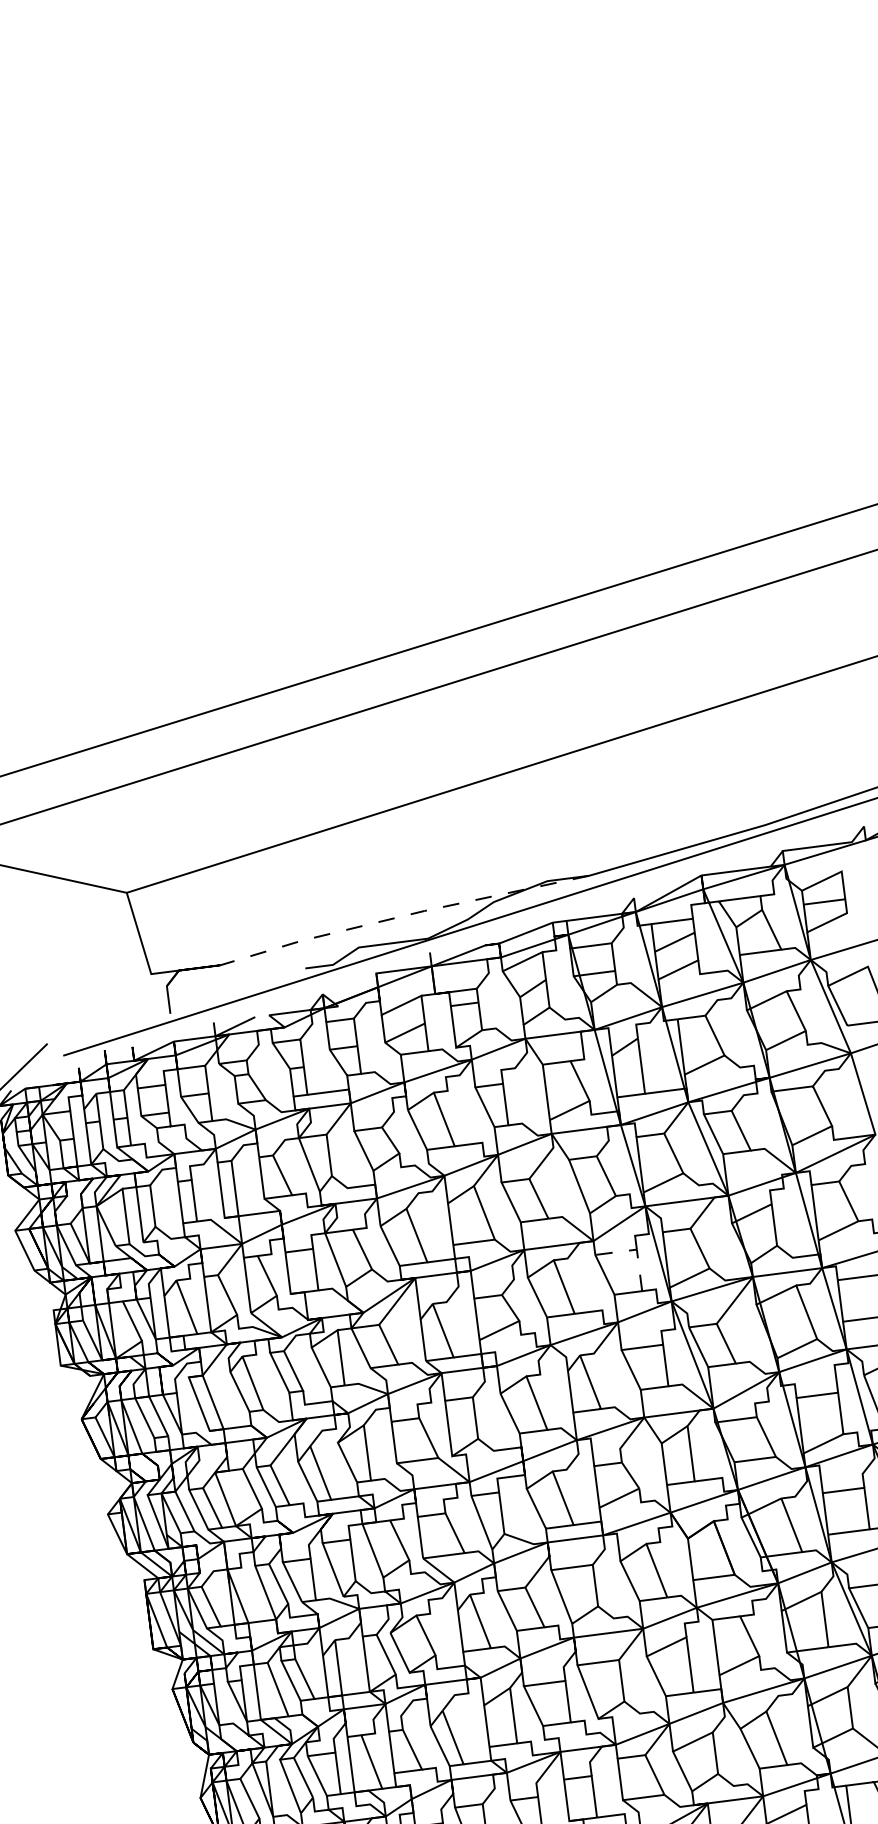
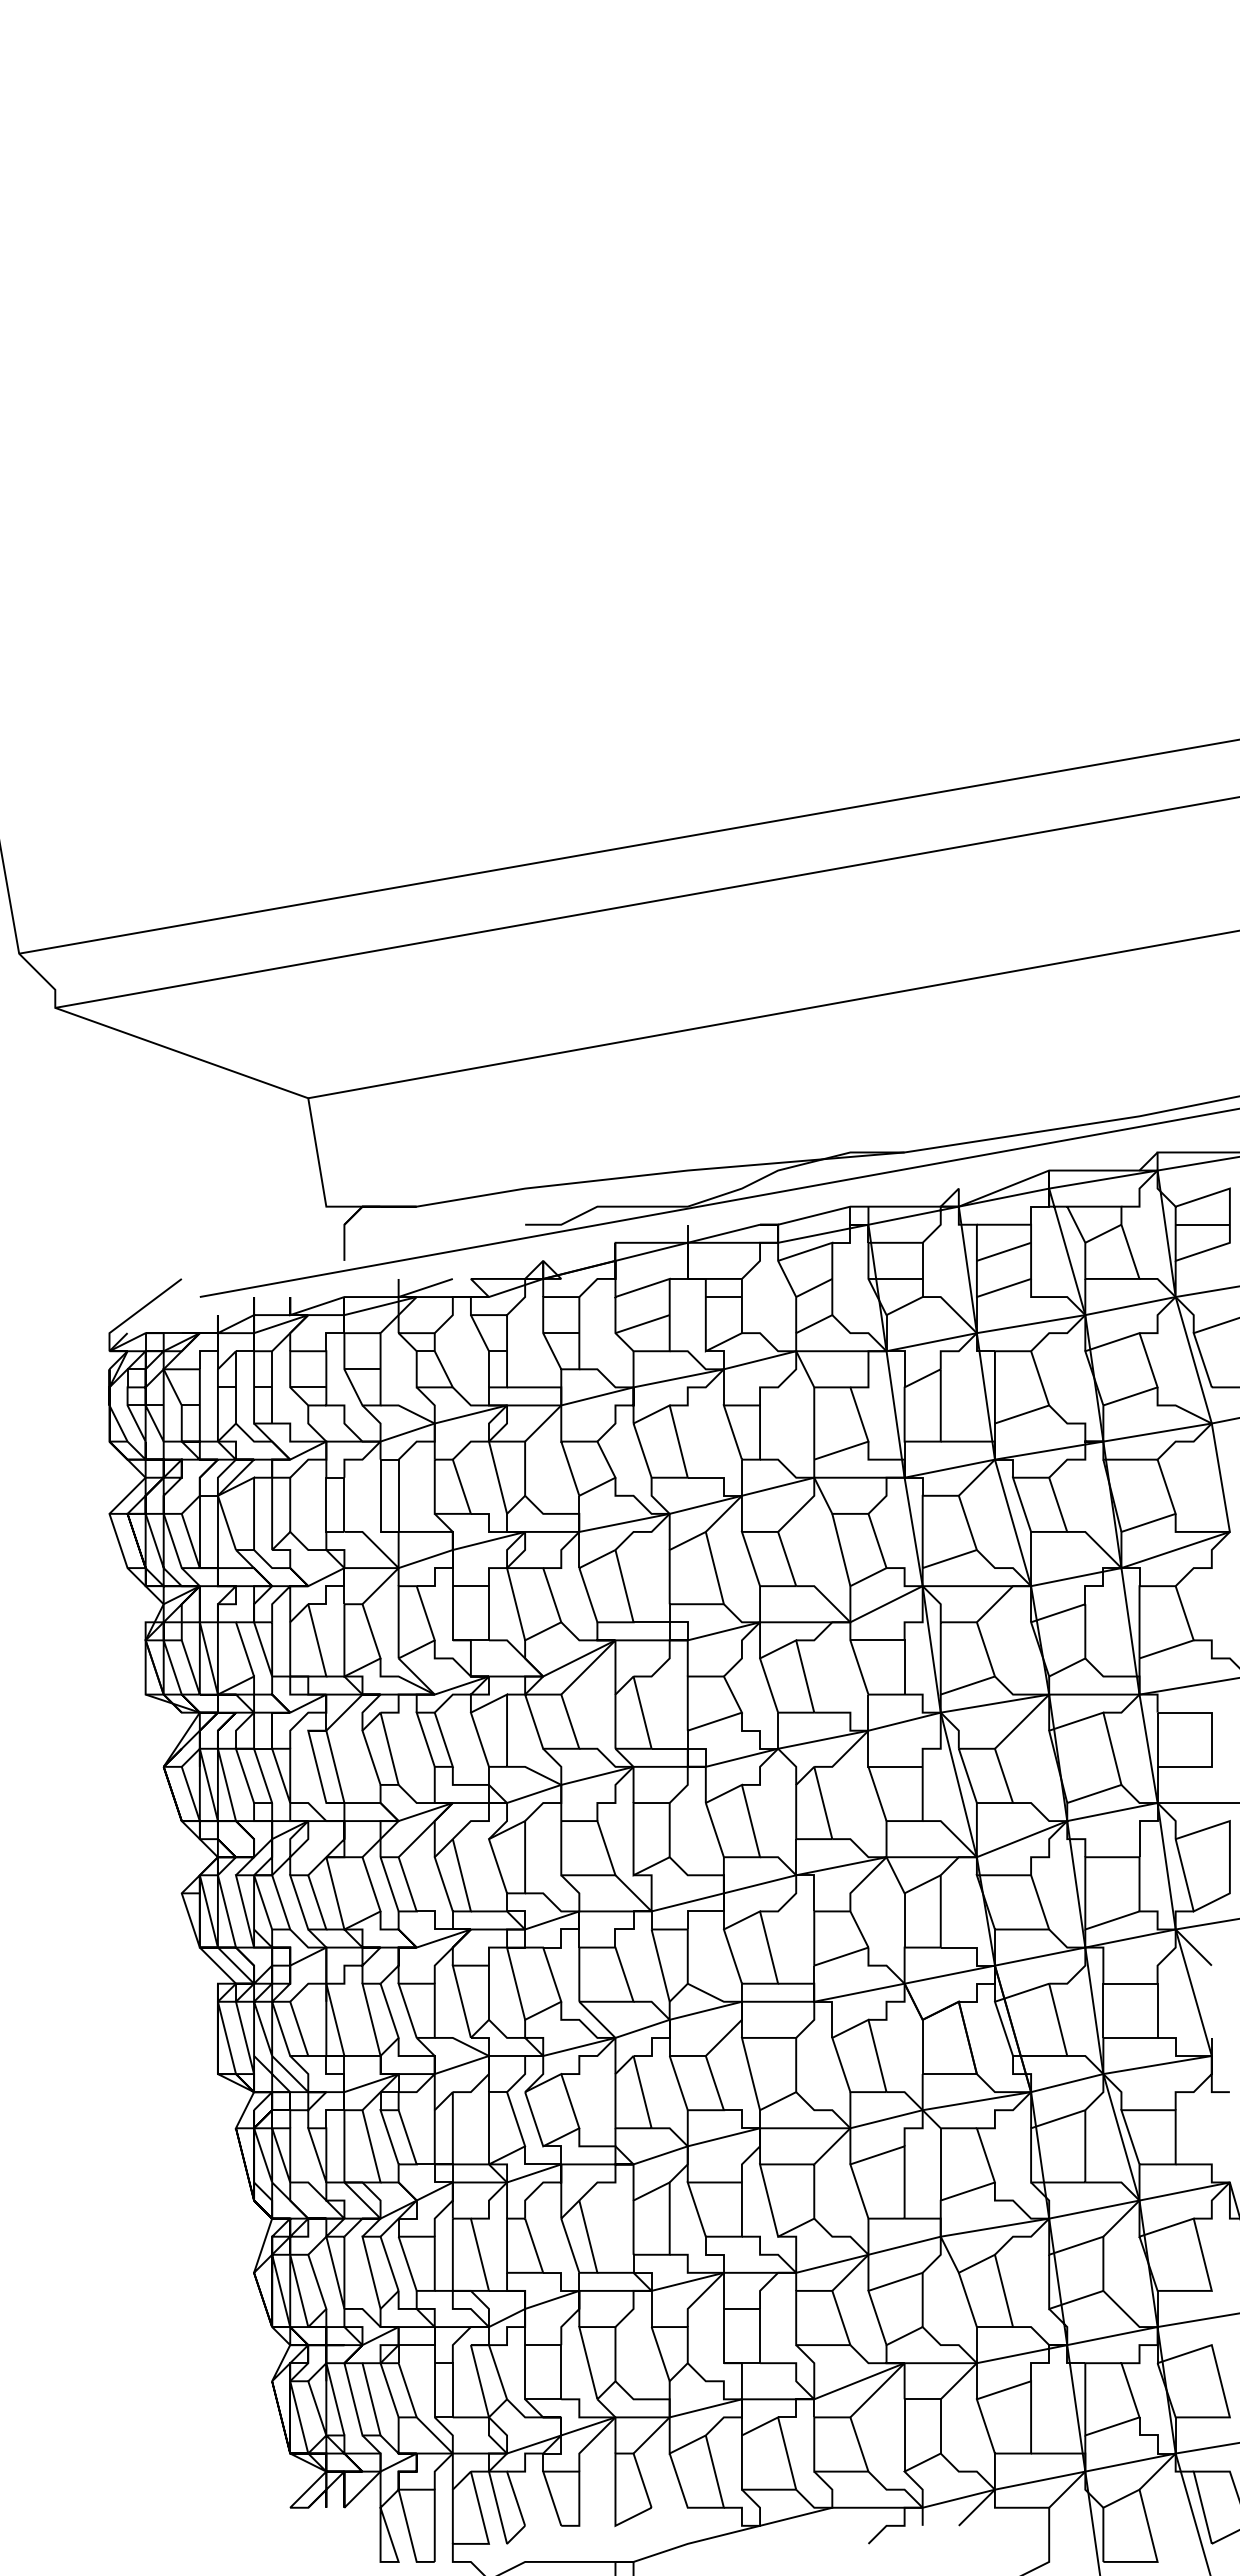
line: (404, 915) -> (660, 1173), dashed -> solid
line: (636, 1249) -> (904, 1640), dashed -> solid

